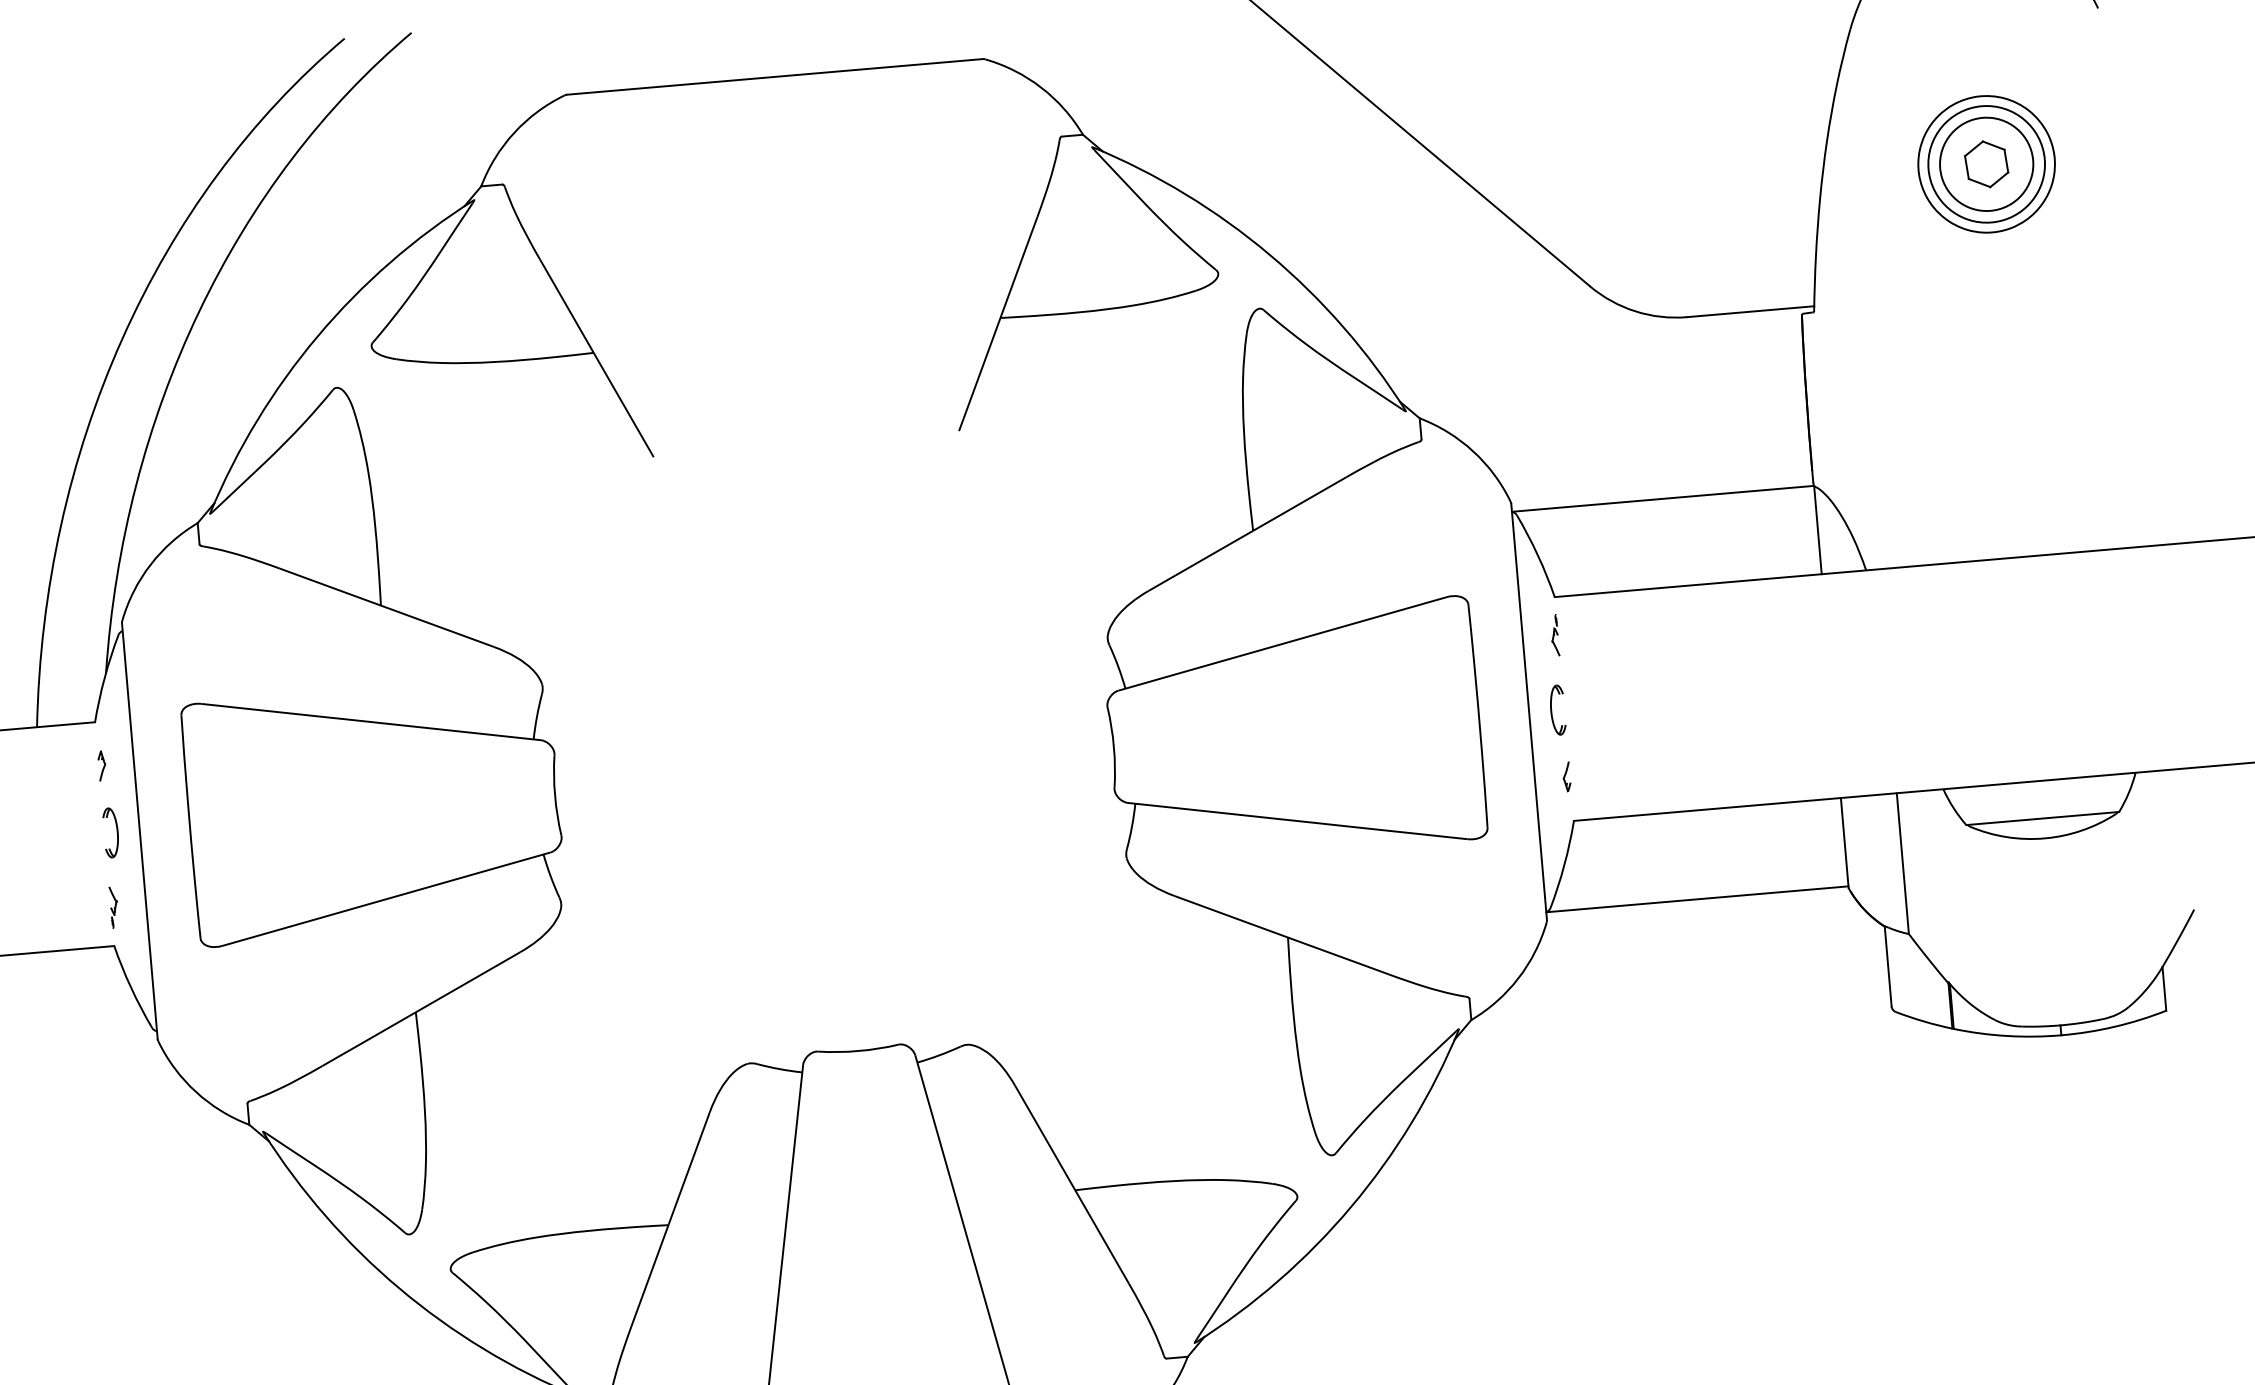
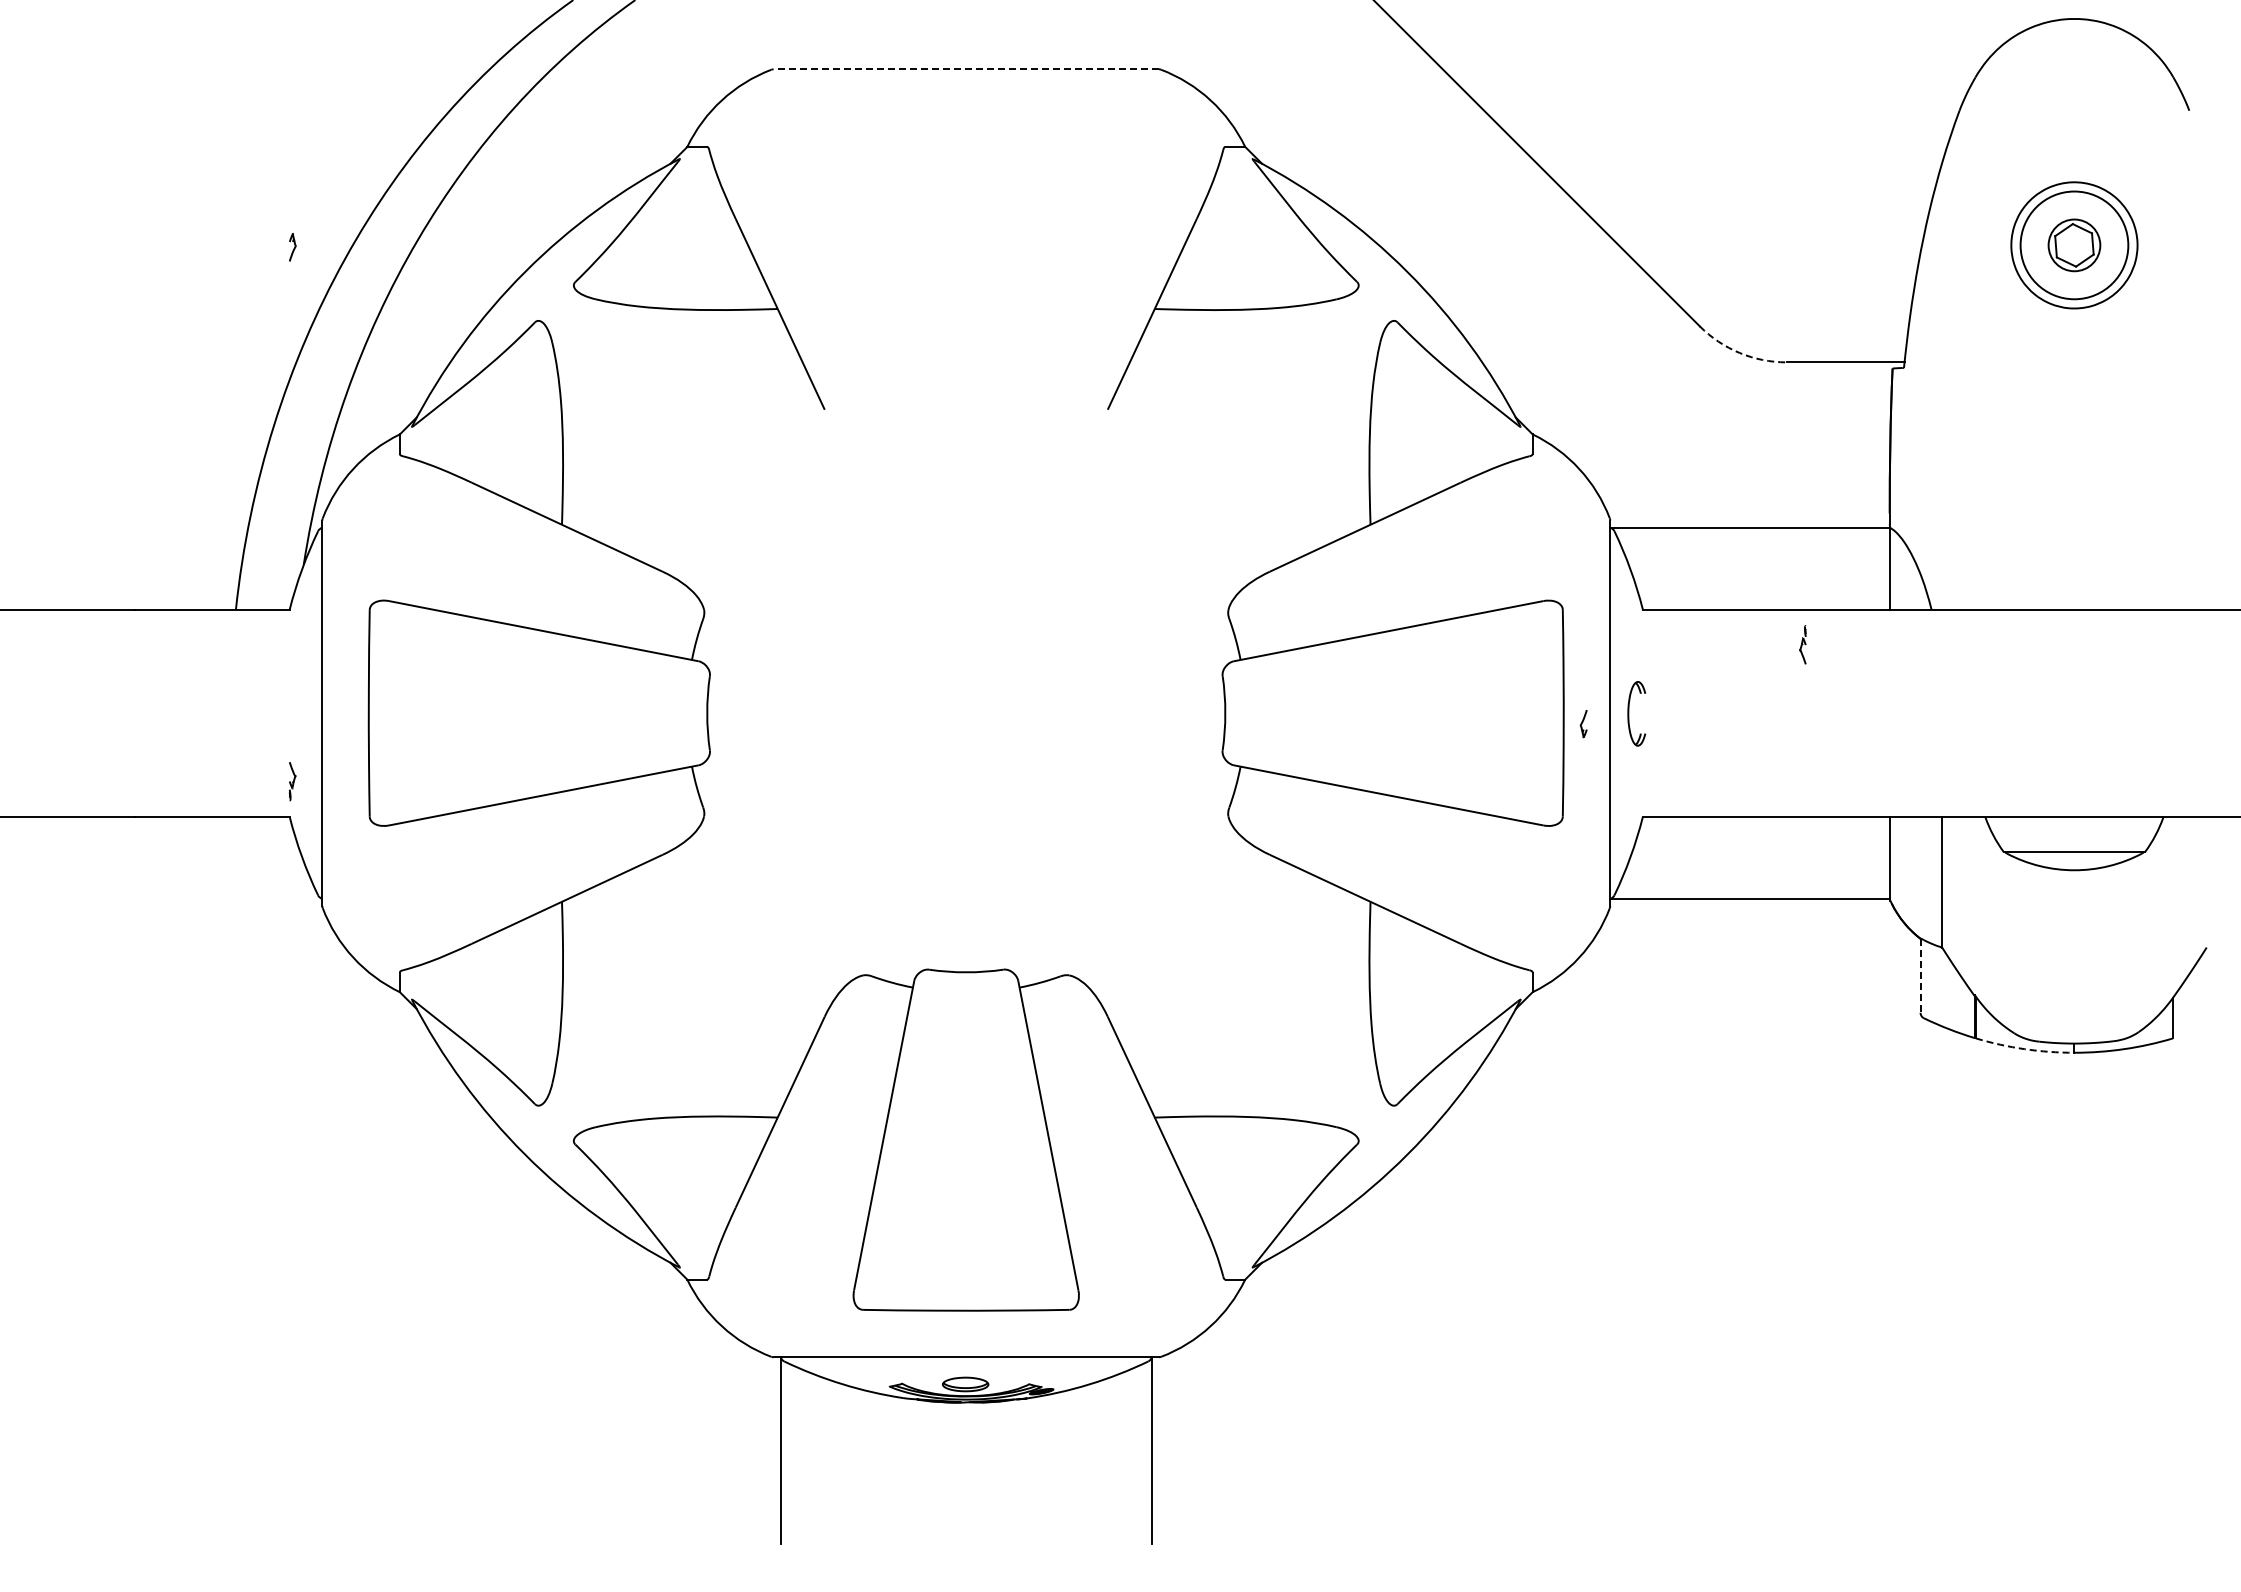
line: (775, 77) -> (966, 69), solid -> dashed
circle: (1986, 164) -> (2074, 245), size x0.6
arc: (1635, 311) -> (1739, 353), solid -> dashed
part: (1554, 635) -> (1802, 644), moved
part: (1557, 709) -> (1636, 713), size x1.4
part: (101, 766) -> (292, 247), moved
part: (1566, 777) -> (1583, 724), moved
part: (110, 832) -> (295, 712), removed
line: (1888, 966) -> (1920, 975), solid -> dashed
arc: (2007, 1036) -> (2024, 1049), solid -> dashed

